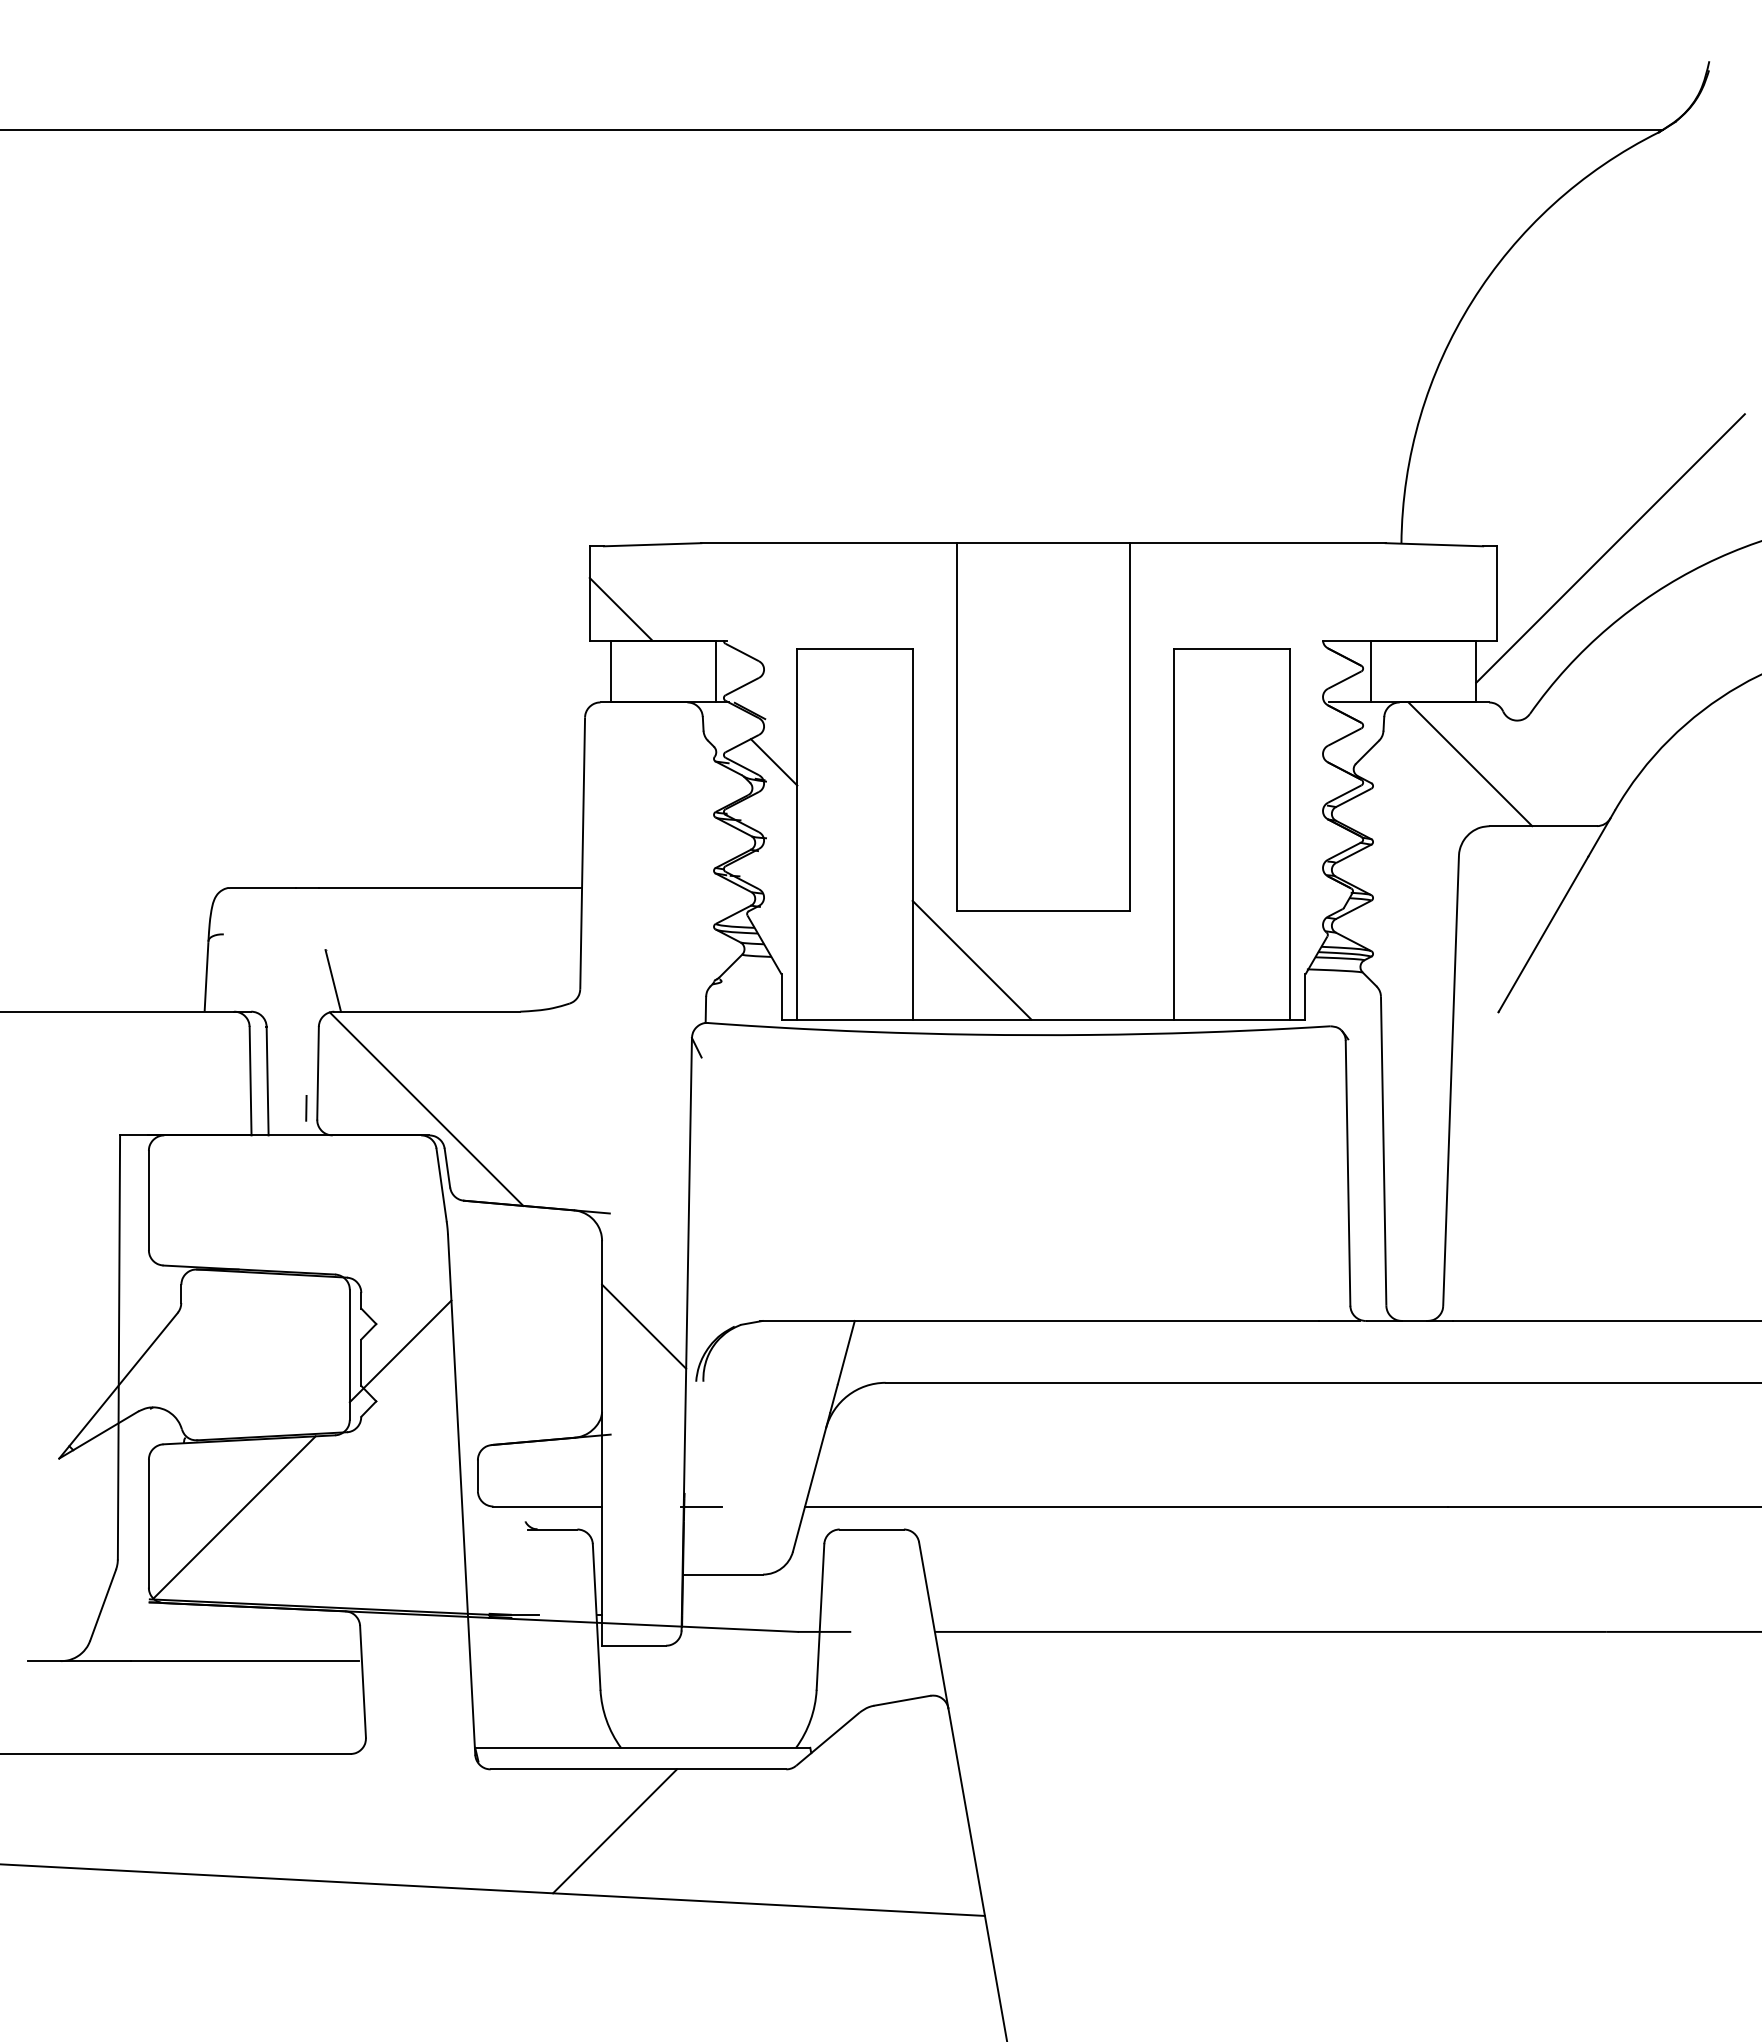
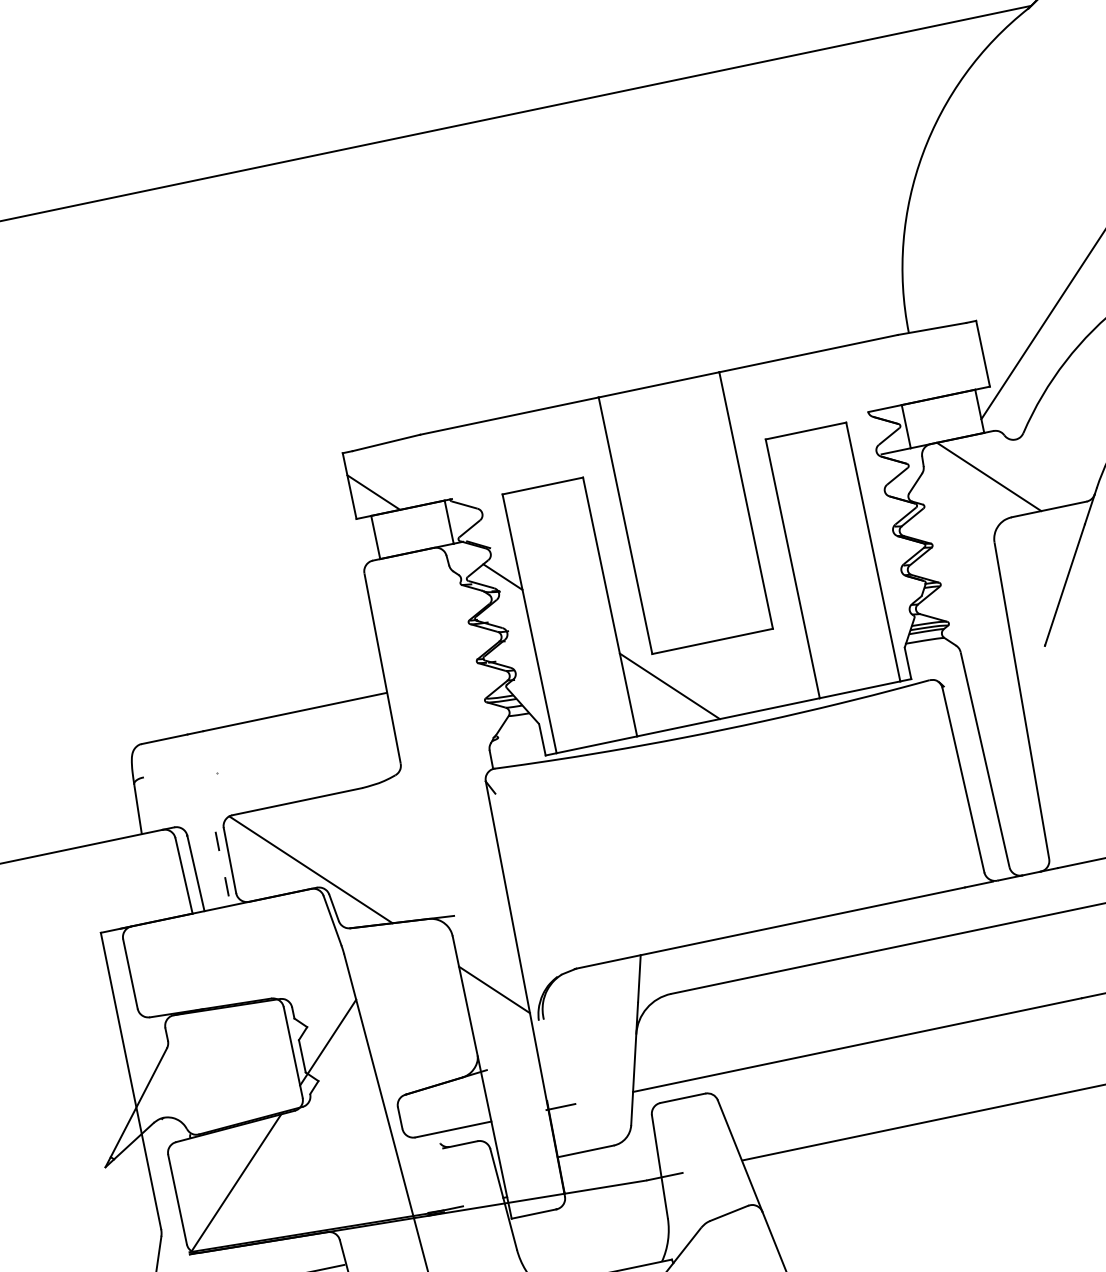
line: (333, 980) -> (227, 793), removed
line: (306, 1043) -> (217, 841), added

